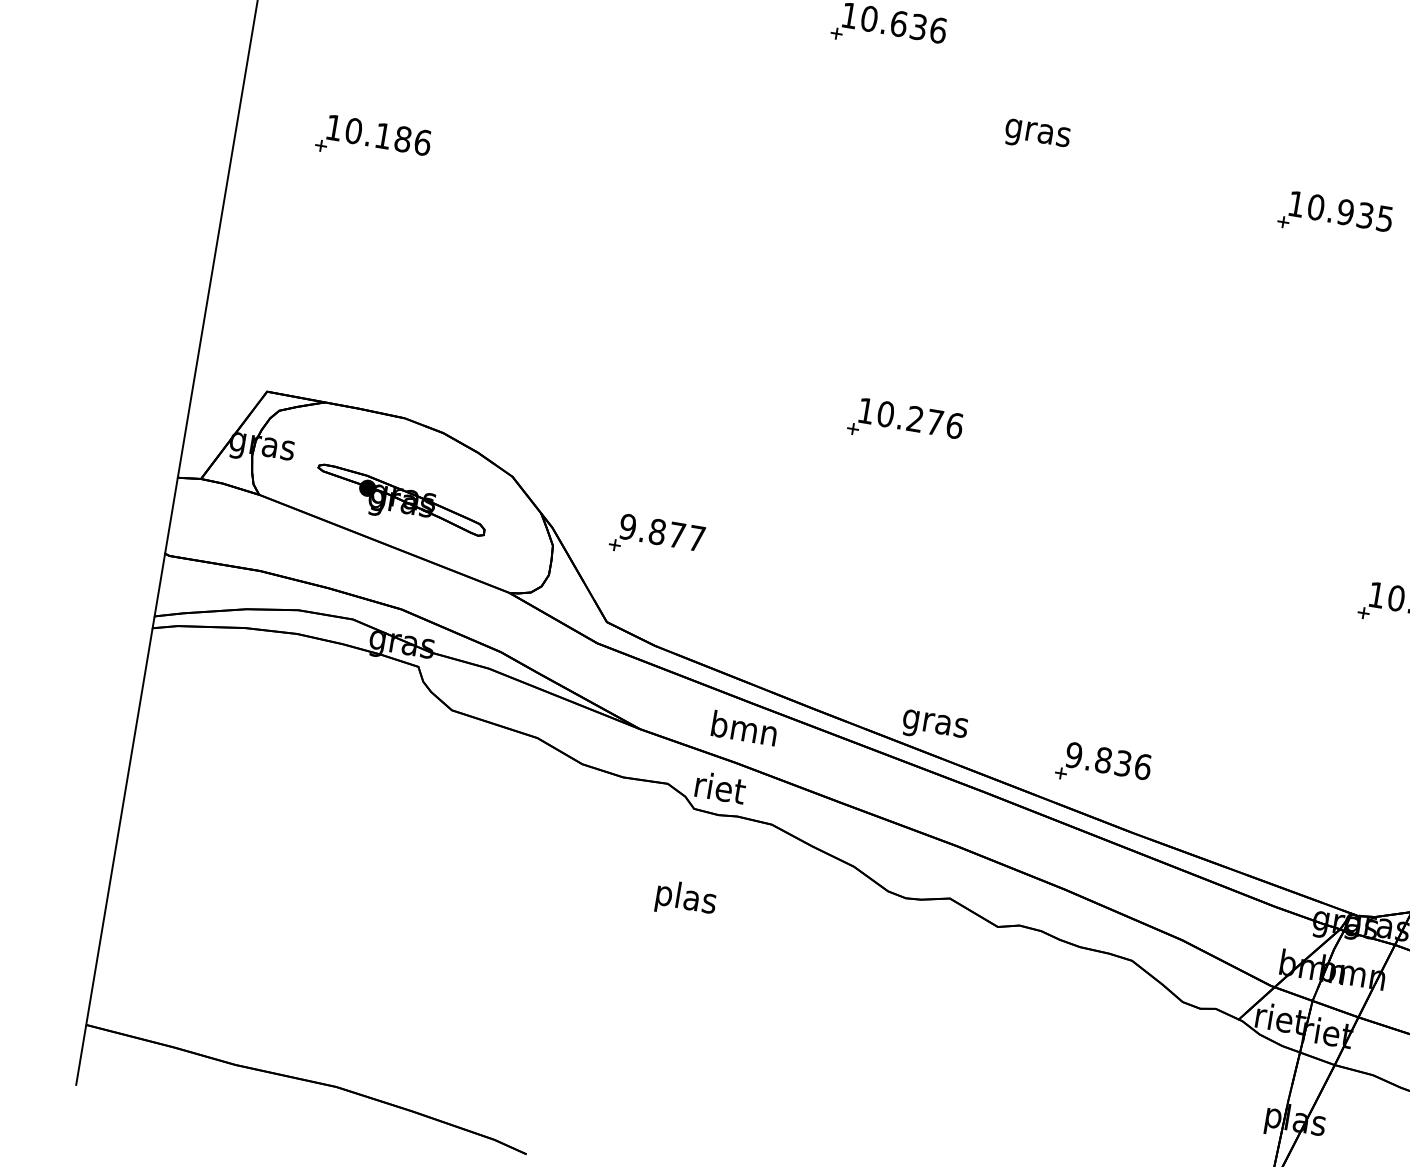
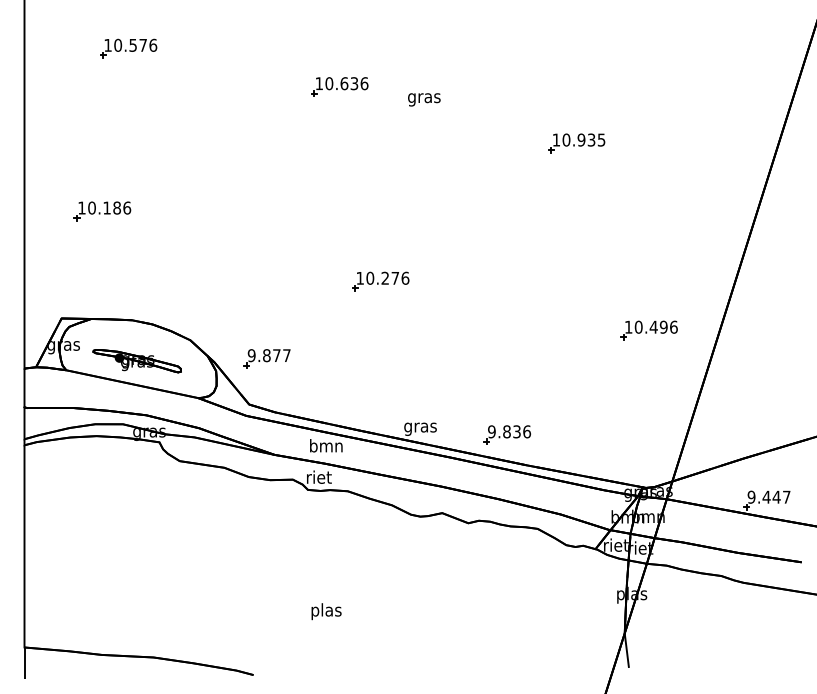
text: (1037, 135) -> (424, 99), moved
part: (373, 141) -> (102, 211), moved
text: (686, 899) -> (326, 611), moved

